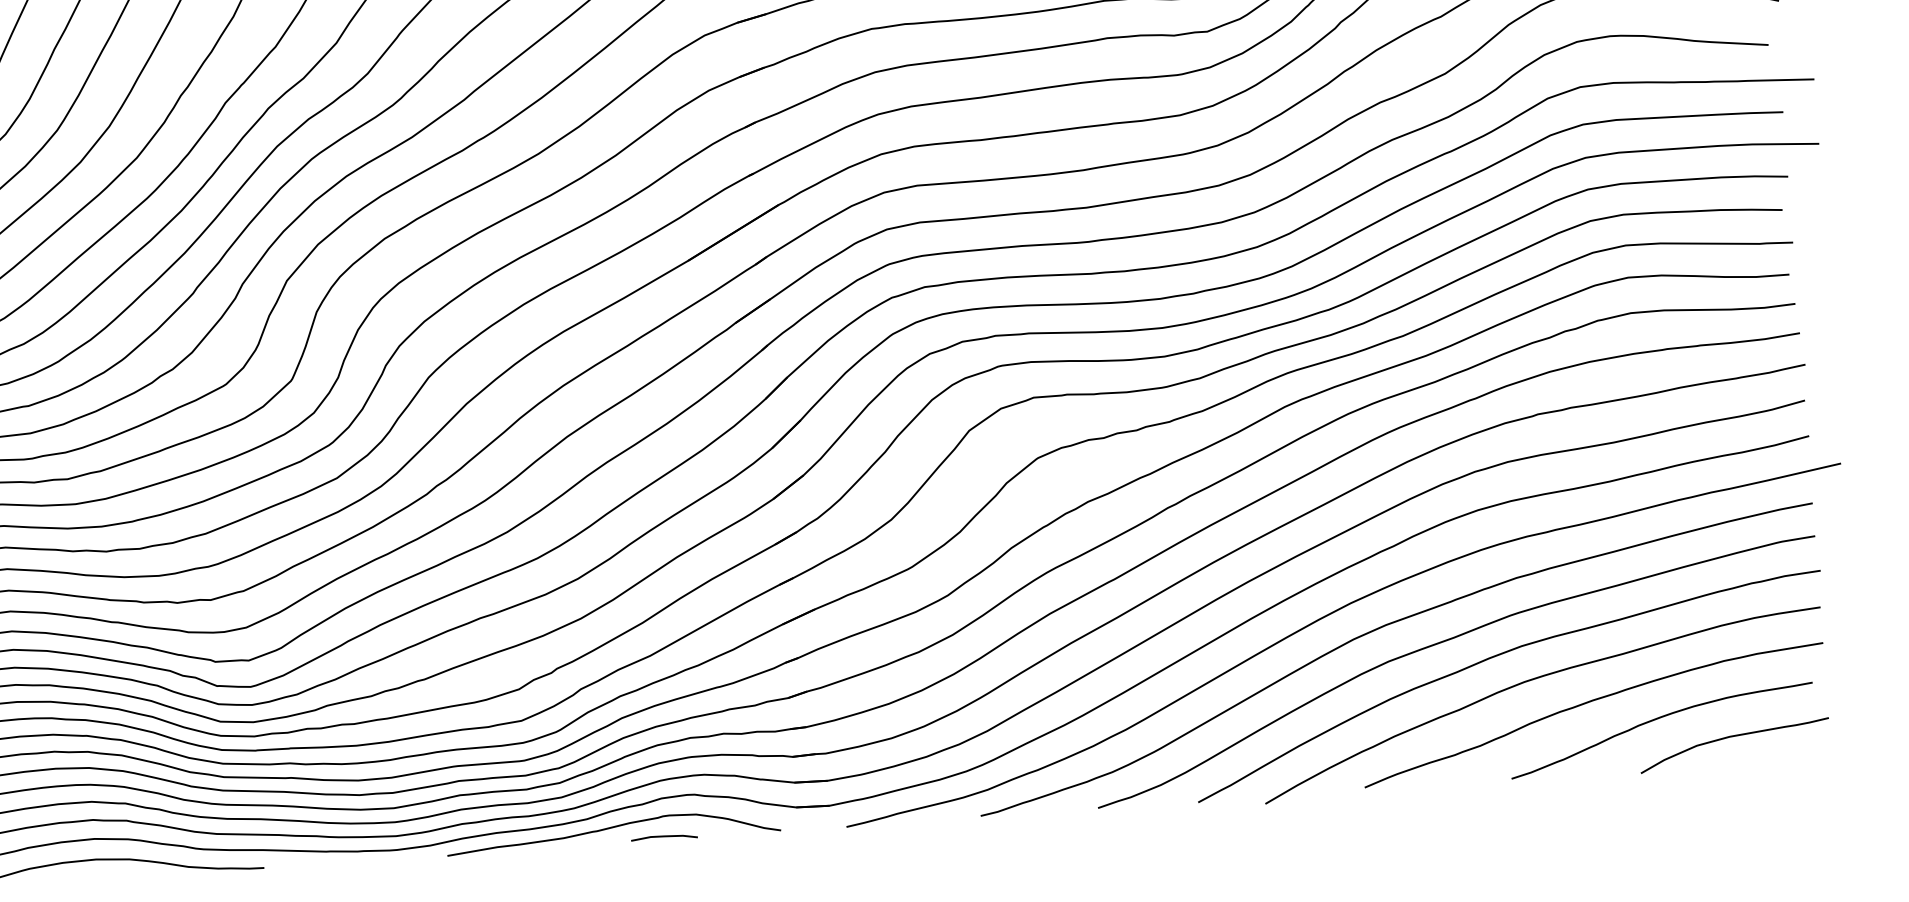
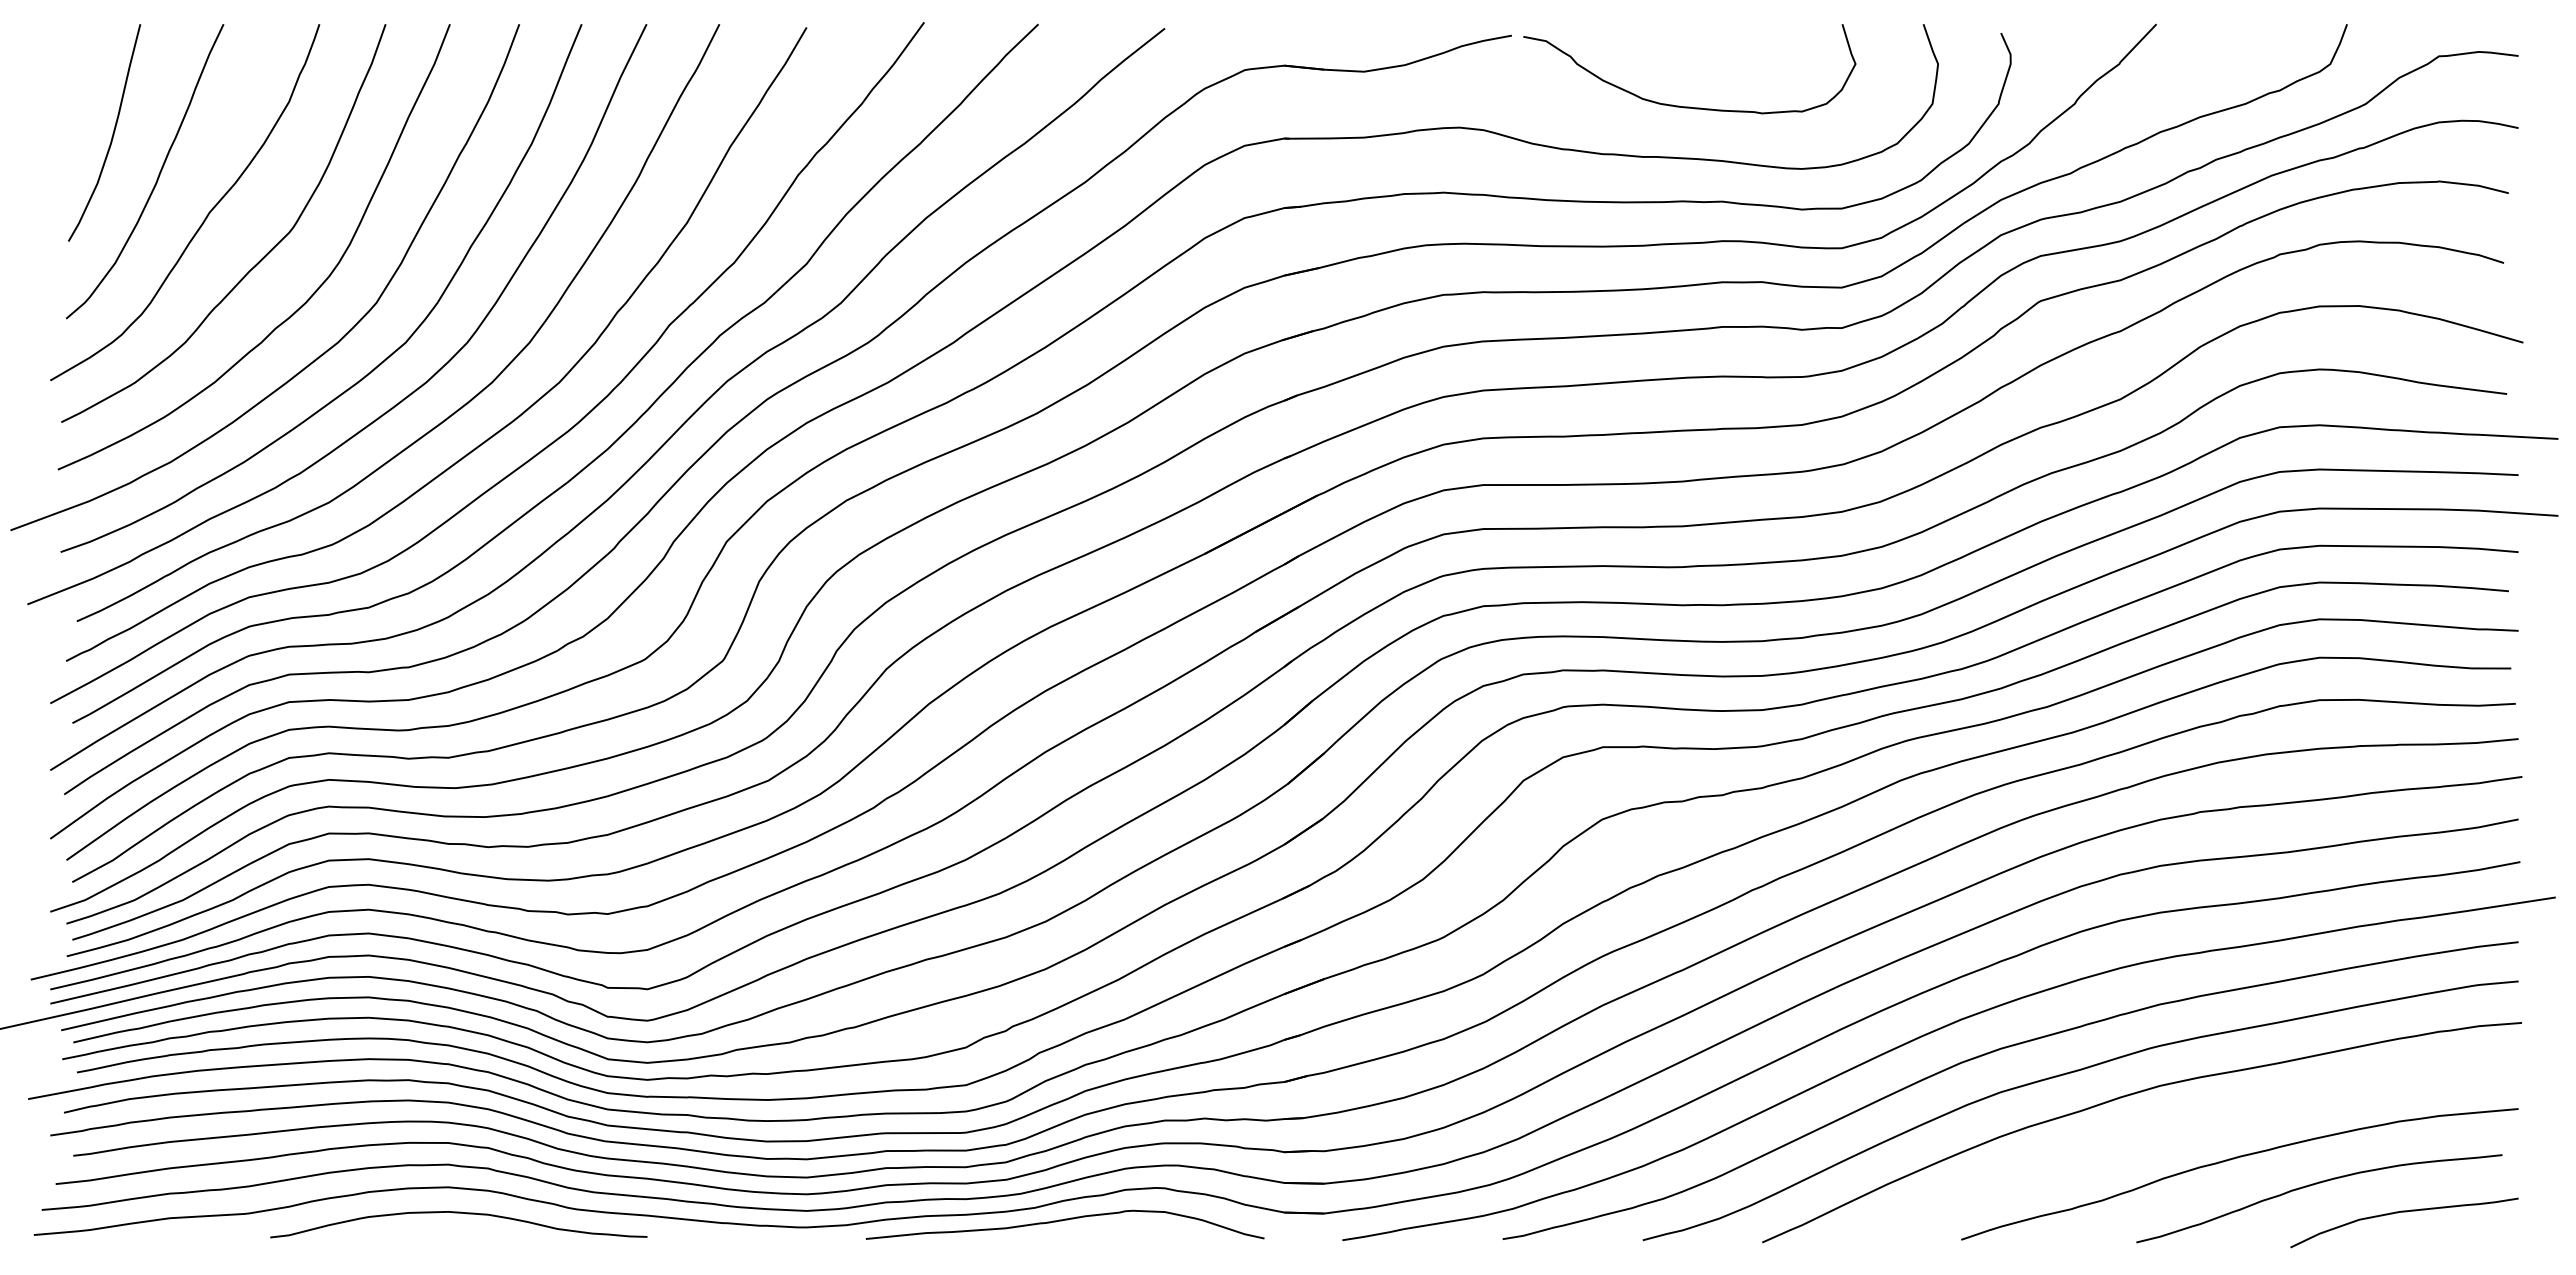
curve: (1532, 680) -> (2170, 1127), removed
line: (663, 836) -> (1124, 1235), removed

